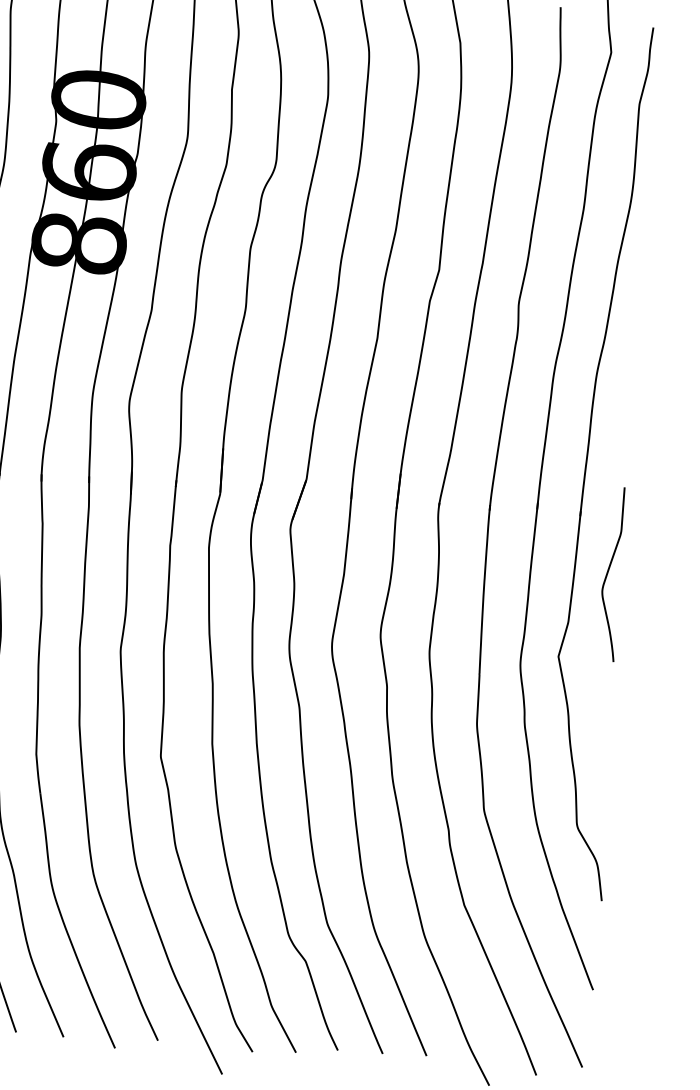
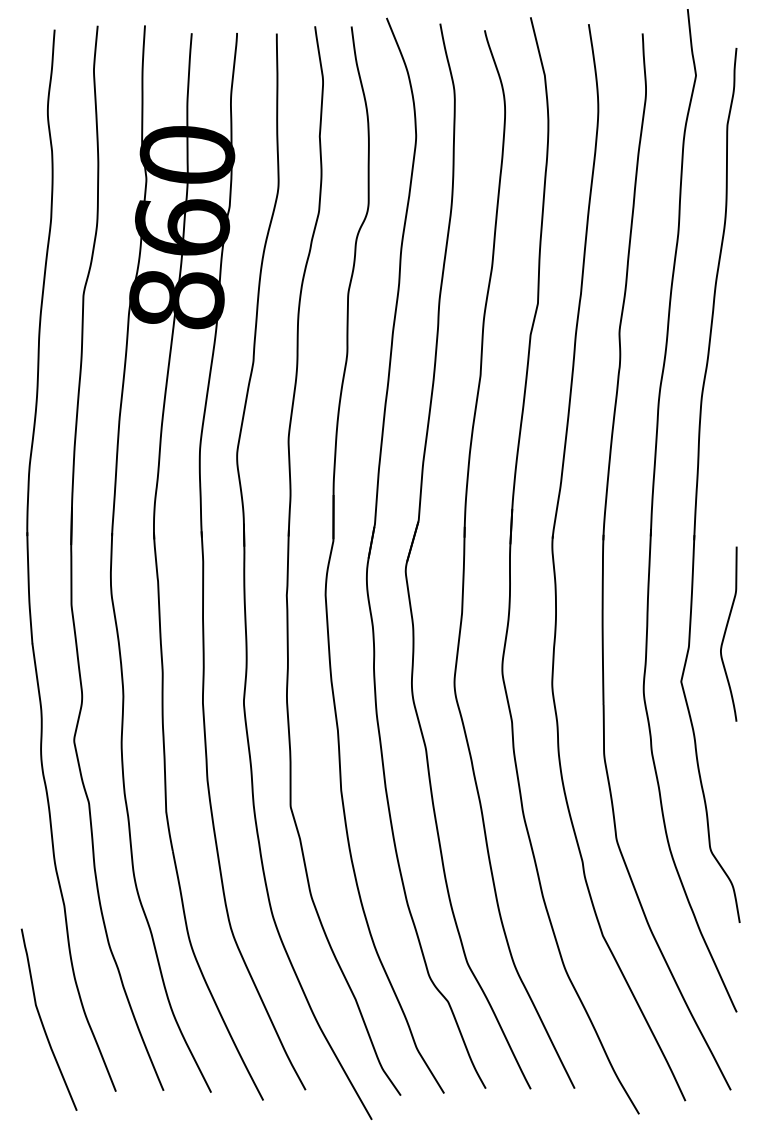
curve: (609, 571) -> (726, 631), moved

